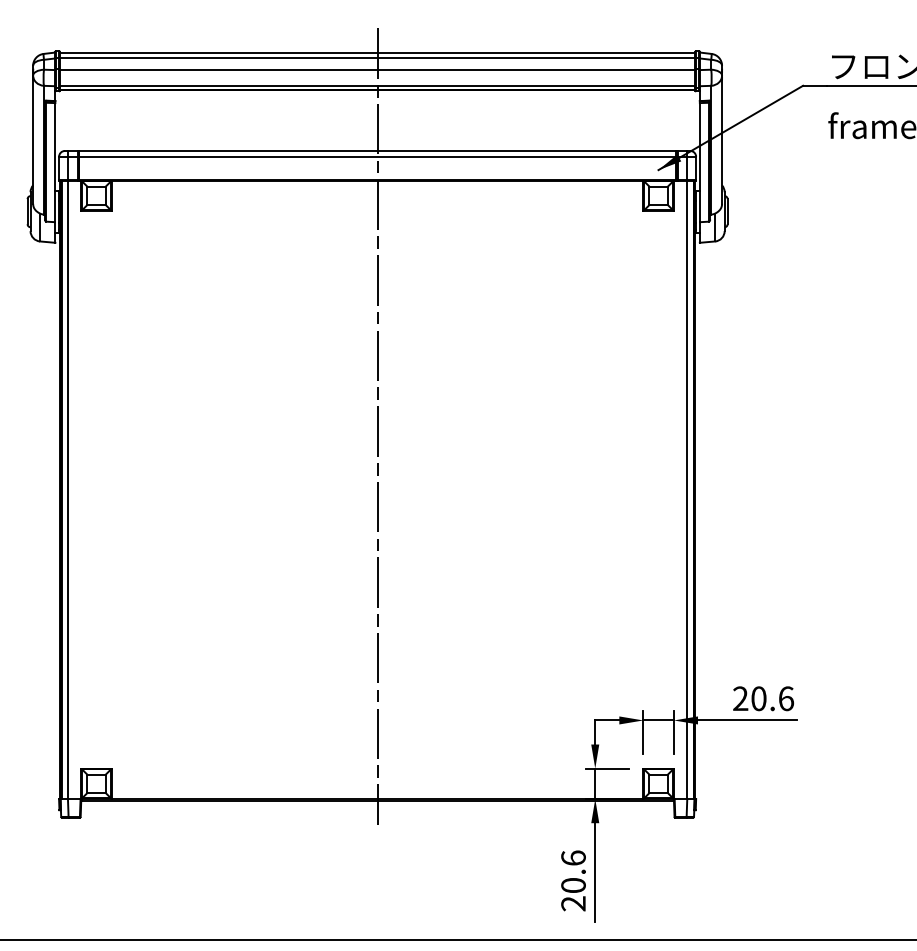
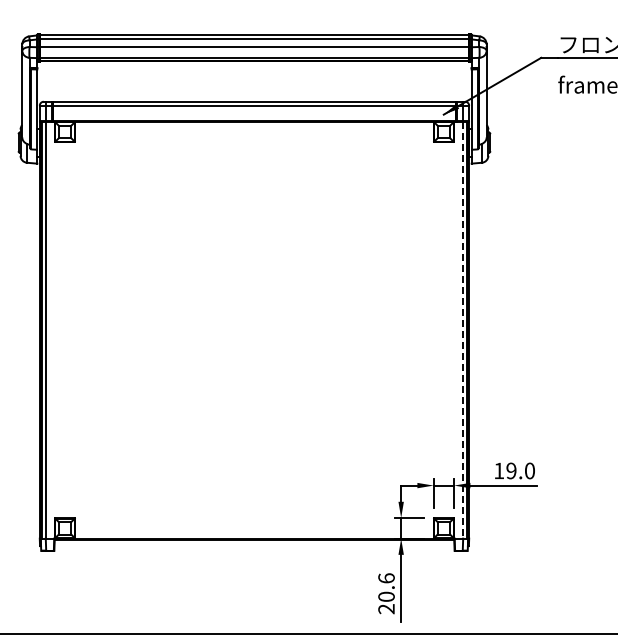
line: (377, 426) -> (254, 287), removed
line: (686, 490) -> (462, 330), solid -> dashed
text: (763, 698) -> (514, 470), 20.6 -> 19.0

